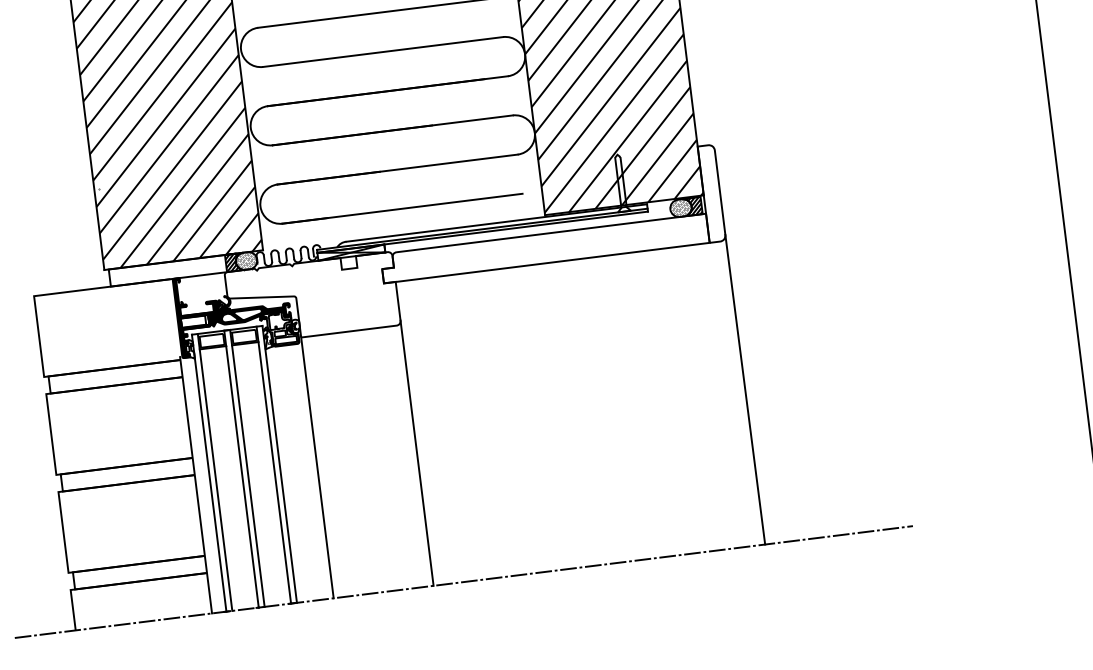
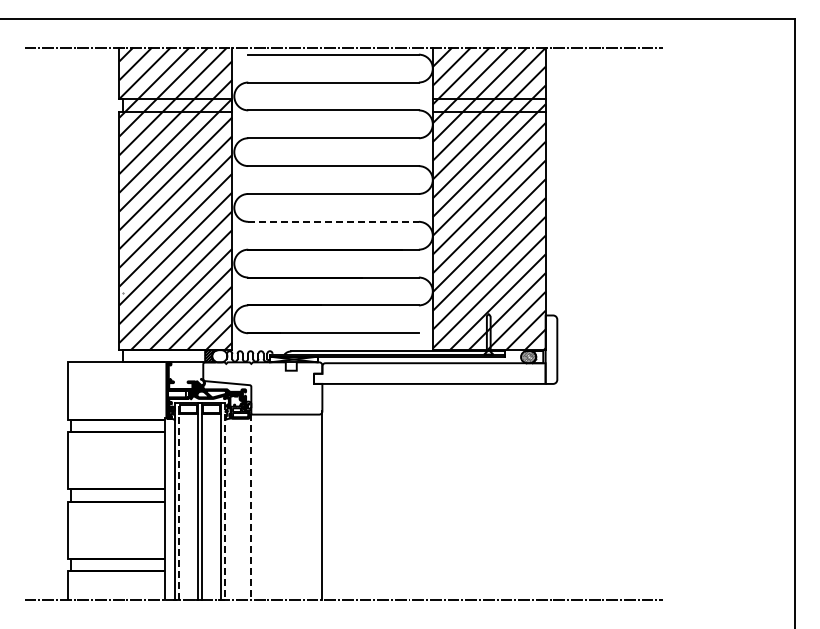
line: (384, 51) -> (334, 221), solid -> dashed
hatch: (693, 207) -> (537, 357), removed
hatch: (246, 261) -> (219, 356), removed
line: (744, 389) -> (557, 489), removed
line: (280, 465) -> (225, 502), solid -> dashed
line: (317, 468) -> (251, 507), solid -> dashed
line: (215, 472) -> (179, 501), solid -> dashed

